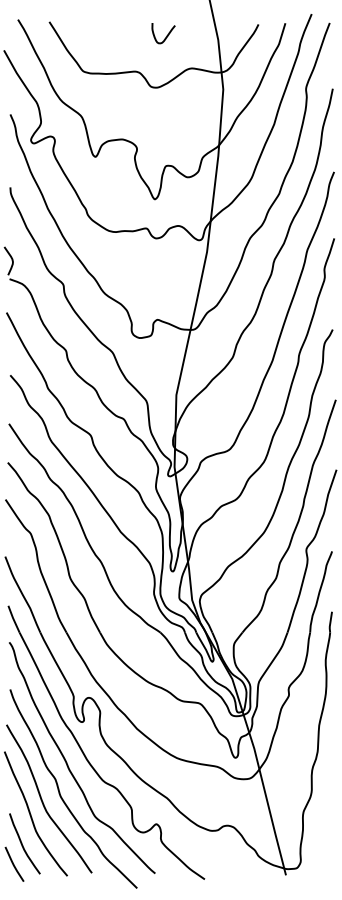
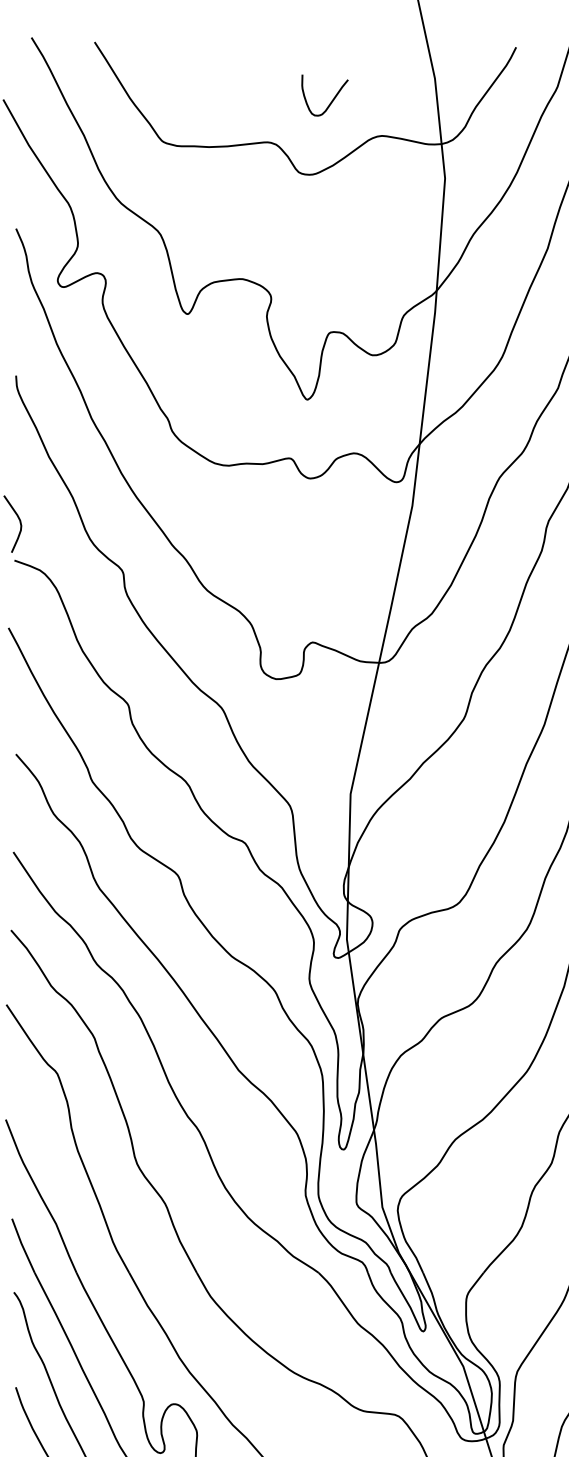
curve: (166, 35) -> (330, 99), moved

